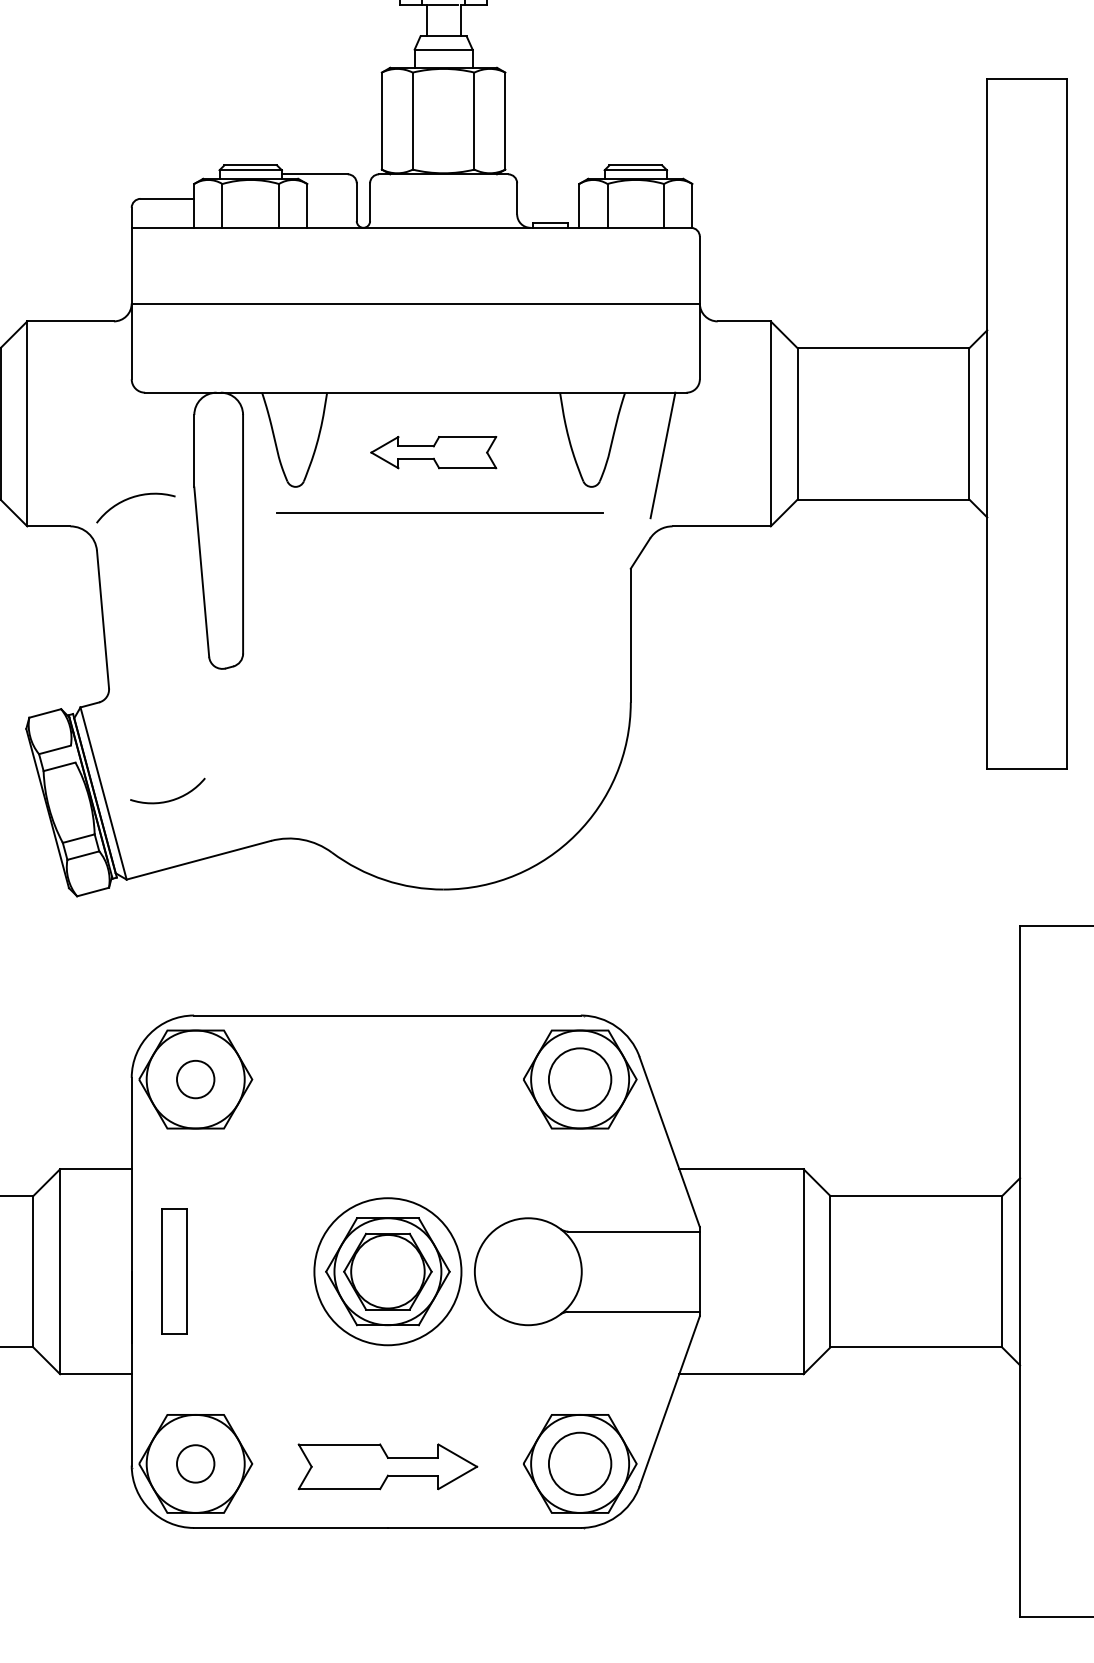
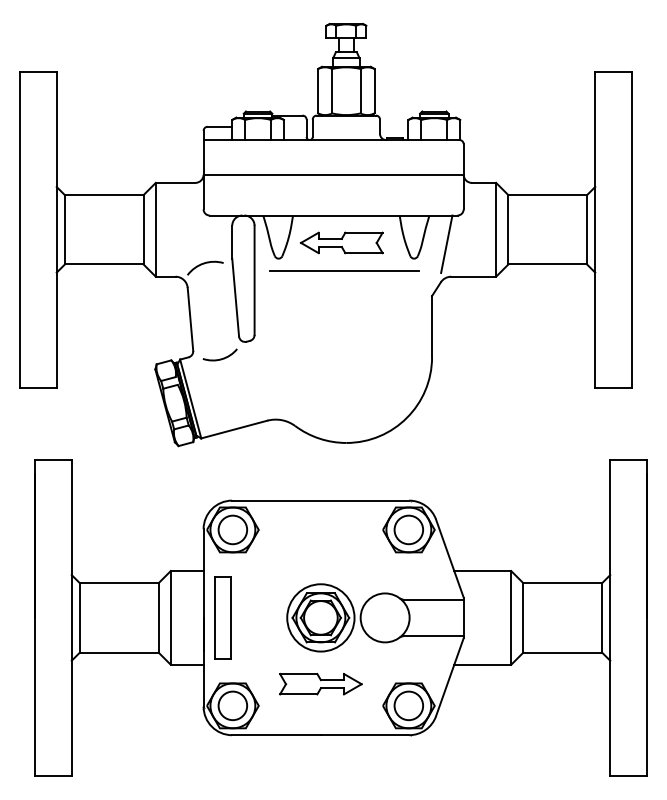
part: (432, 451) -> (341, 242), size x1.43
arc: (166, 798) -> (219, 358), moved
circle: (194, 1078) -> (232, 529), size x1.67
part: (172, 1270) -> (222, 617), size x1.43
circle: (194, 1463) -> (232, 705), size x1.67
part: (387, 1467) -> (320, 684), moved

